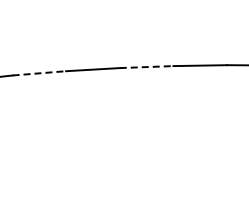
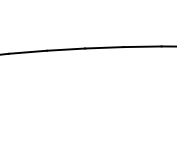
line: (146, 67) -> (104, 48), dashed -> solid
line: (39, 73) -> (27, 52), dashed -> solid

